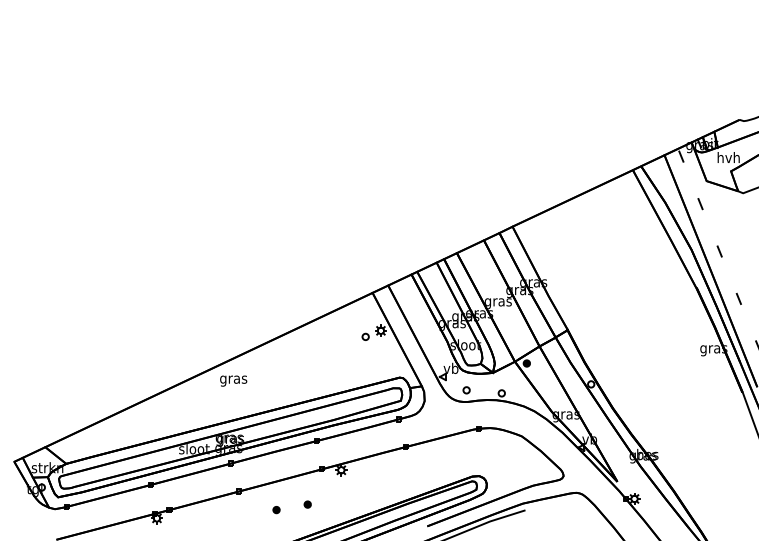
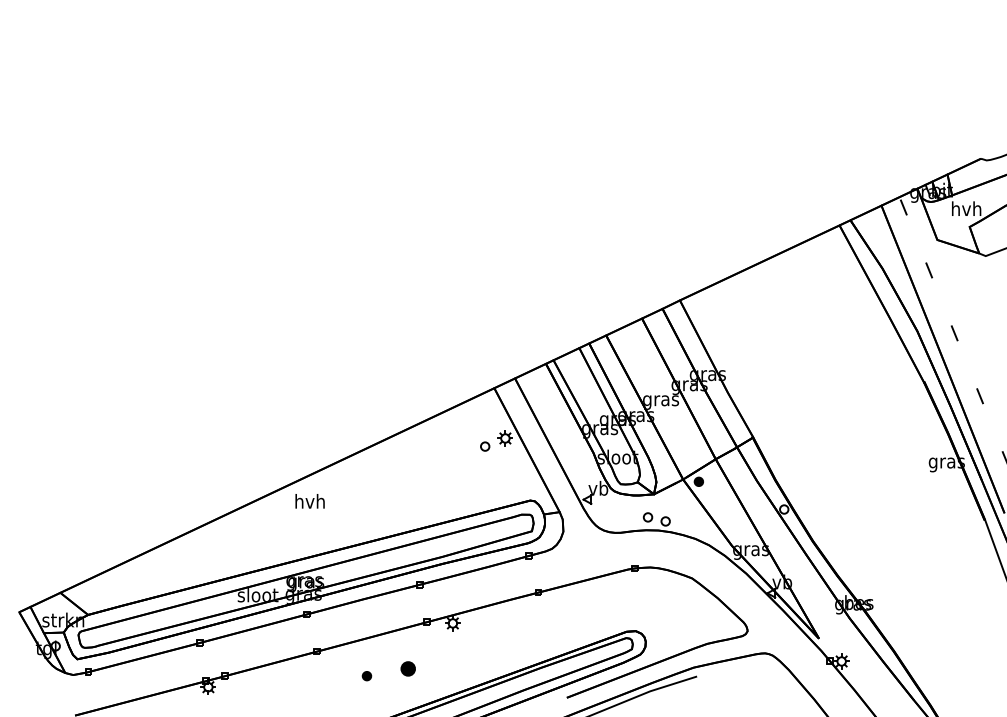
text: (233, 379) -> (310, 503), gras -> hvh
part: (466, 390) -> (647, 517), moved
part: (307, 504) -> (408, 668), size x1.6

